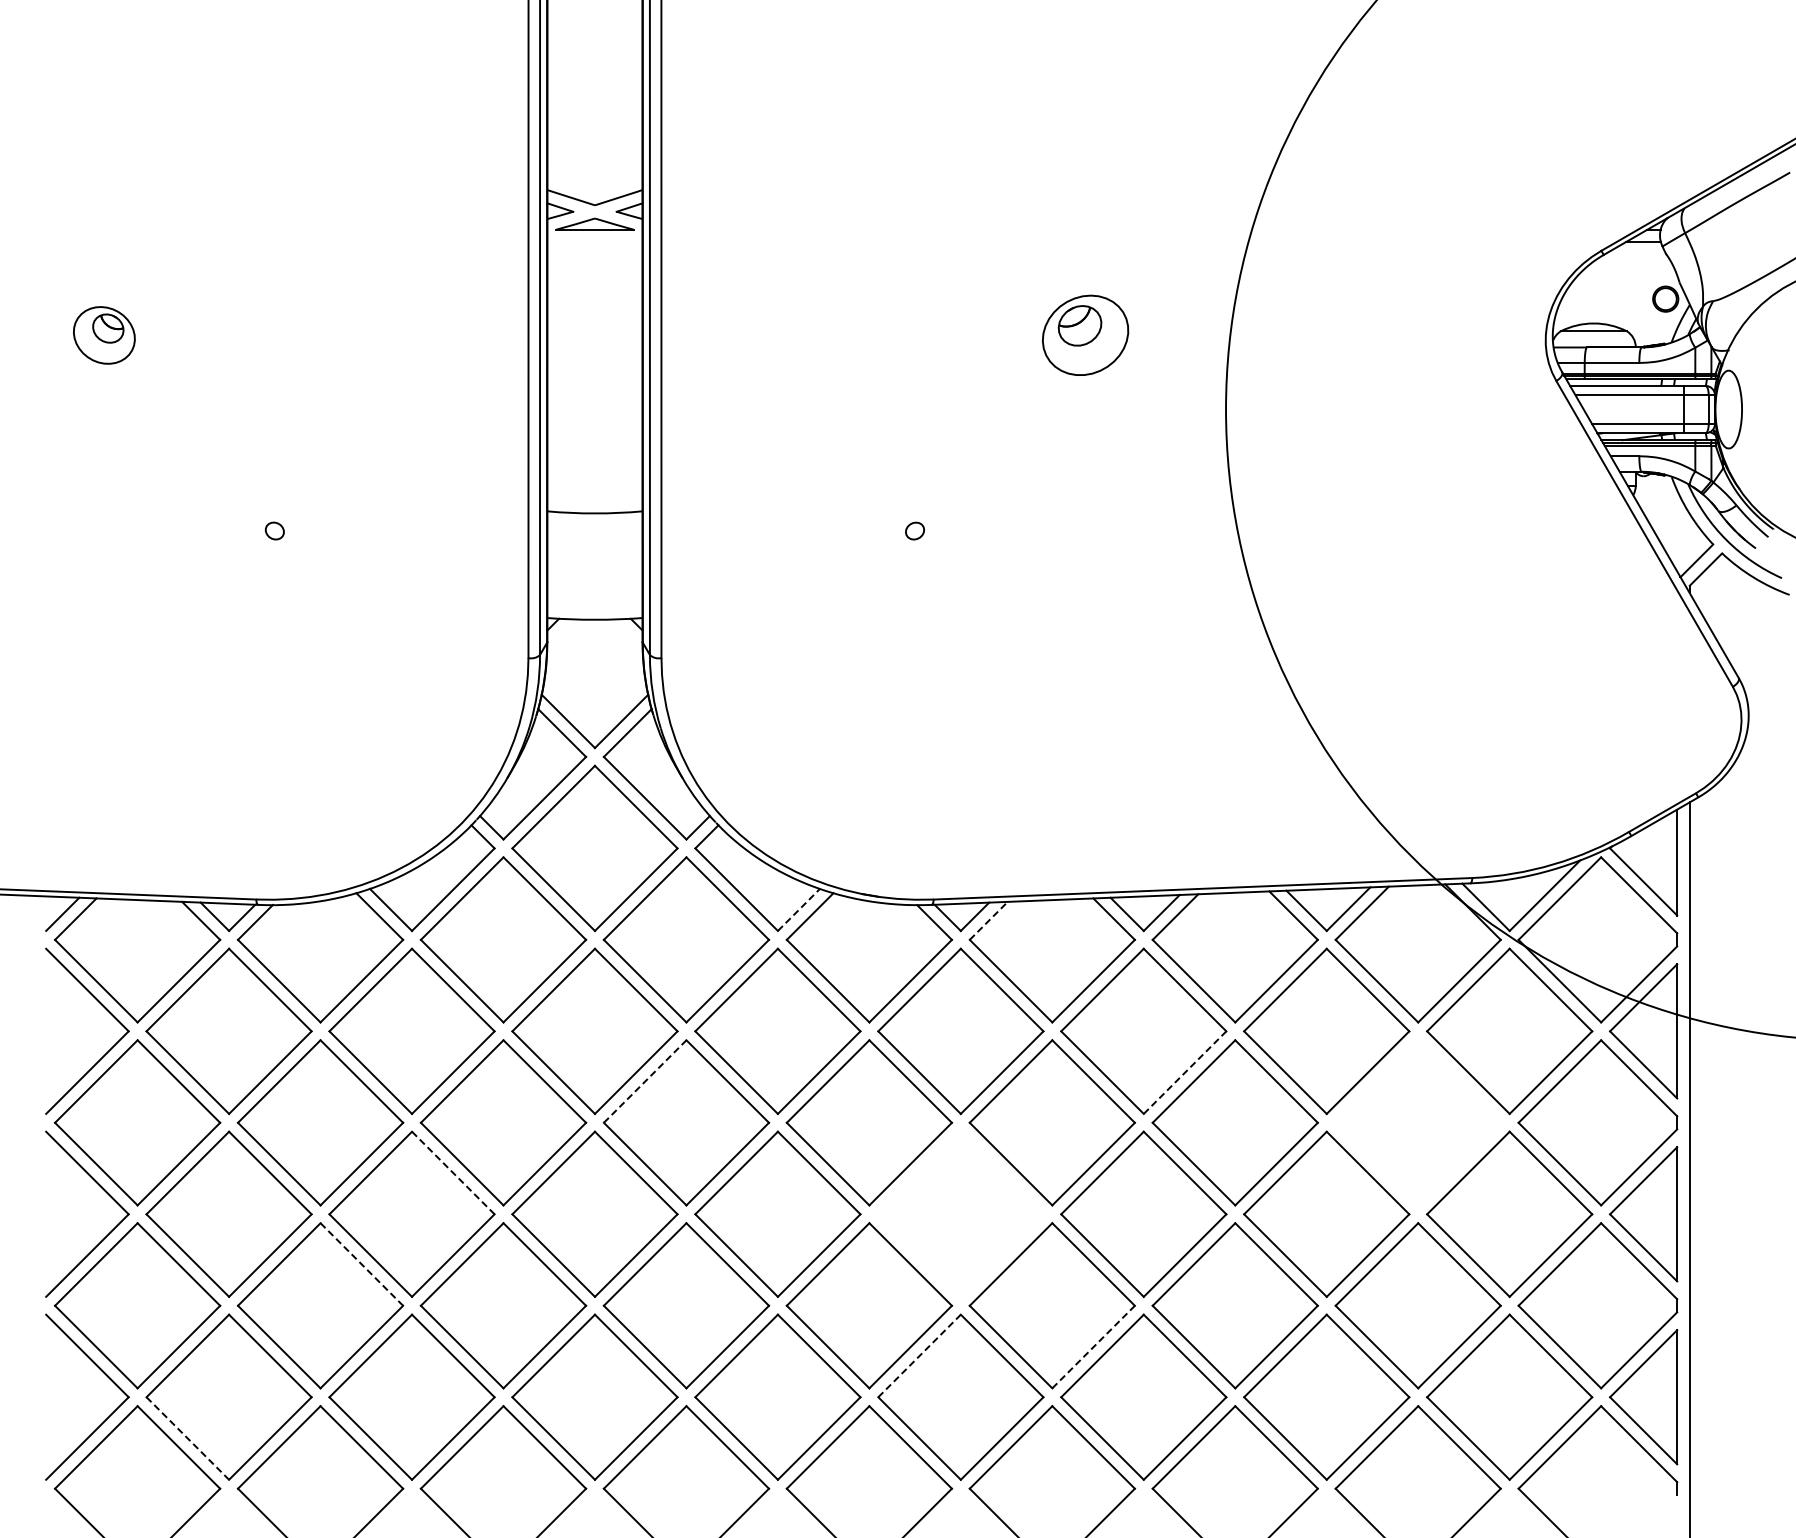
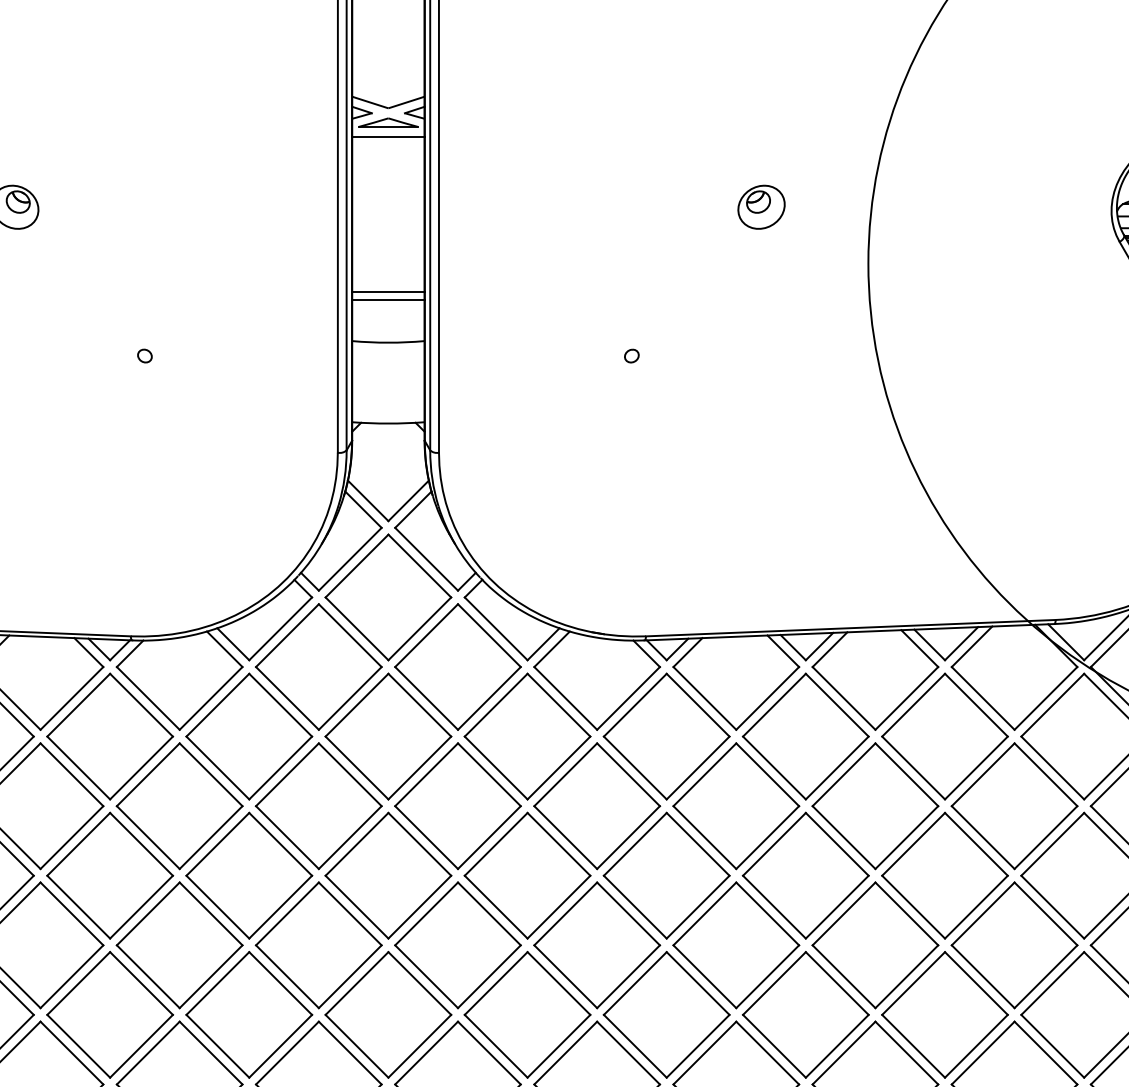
line: (594, 242) -> (388, 136), added
part: (1085, 335) -> (761, 207), size x0.71
line: (594, 447) -> (388, 292), added
line: (594, 456) -> (388, 299), added
line: (798, 909) -> (543, 643), dashed -> solid
line: (988, 920) -> (687, 652), dashed -> solid
line: (1185, 1072) -> (837, 767), dashed -> solid
line: (645, 1081) -> (426, 774), dashed -> solid
part: (1417, 1122) -> (1014, 805), added
line: (453, 1173) -> (280, 844), dashed -> solid
part: (960, 1213) -> (666, 875), added
line: (362, 1264) -> (211, 913), dashed -> solid
line: (1093, 1346) -> (767, 976), dashed -> solid
line: (919, 1355) -> (635, 983), dashed -> solid
line: (188, 1438) -> (79, 1046), dashed -> solid

